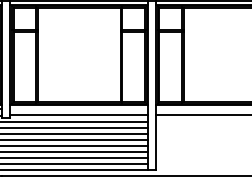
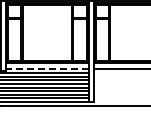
line: (77, 113) -> (46, 68), solid -> dashed

